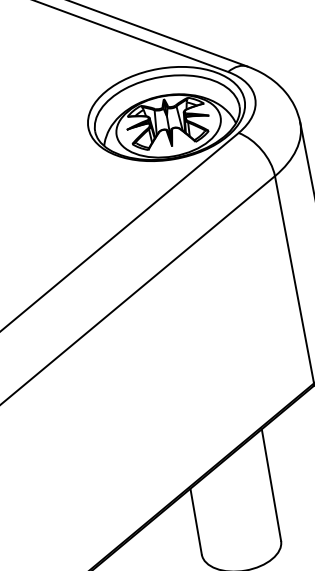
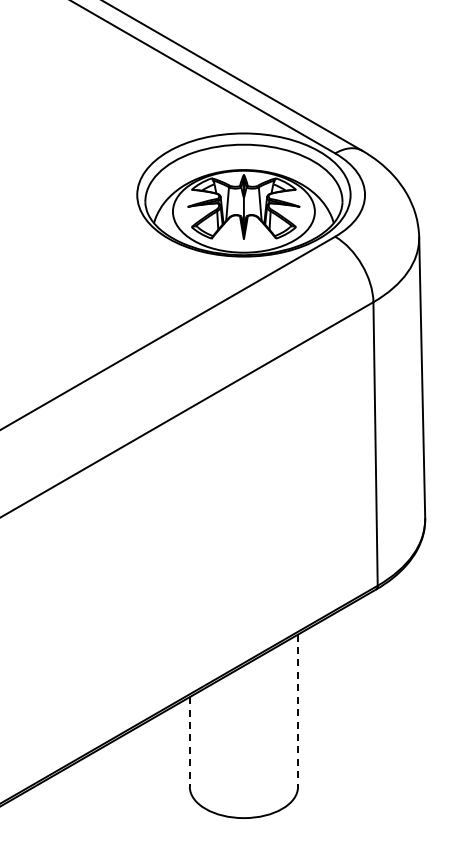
line: (271, 485) -> (298, 711), solid -> dashed
line: (195, 522) -> (189, 742), solid -> dashed

